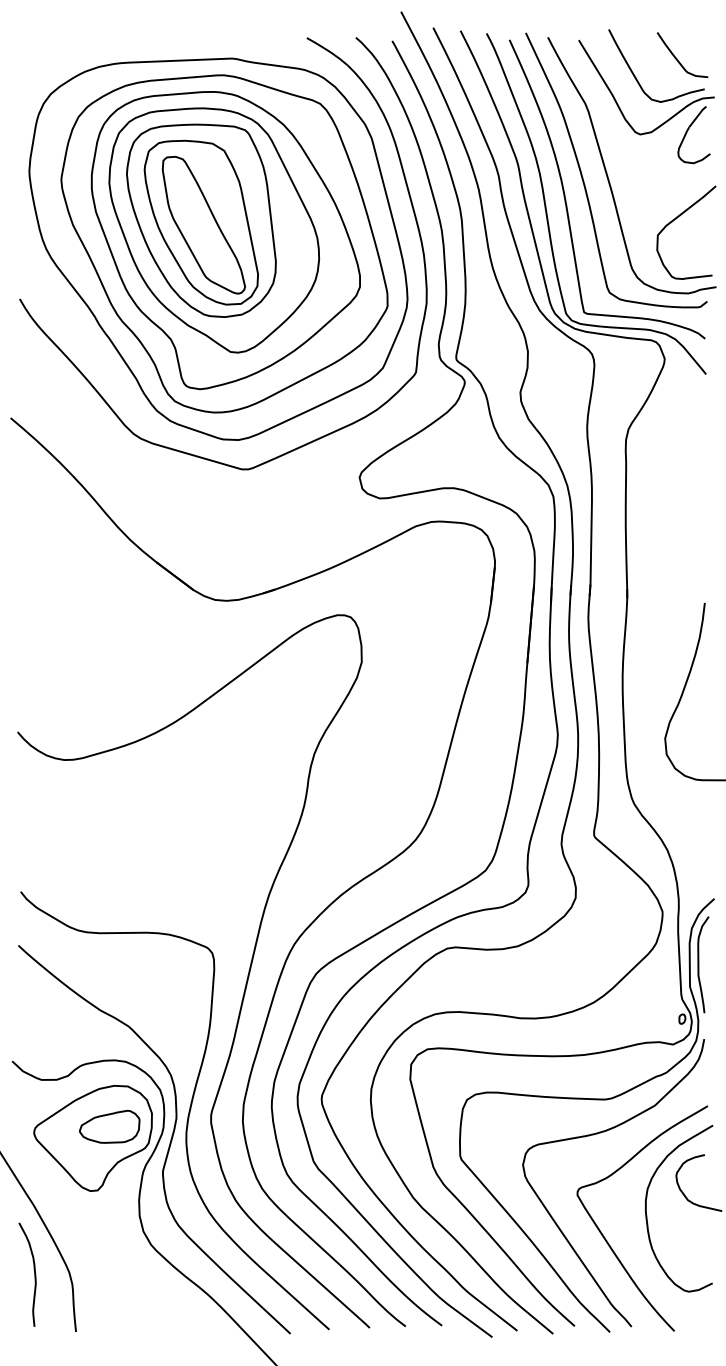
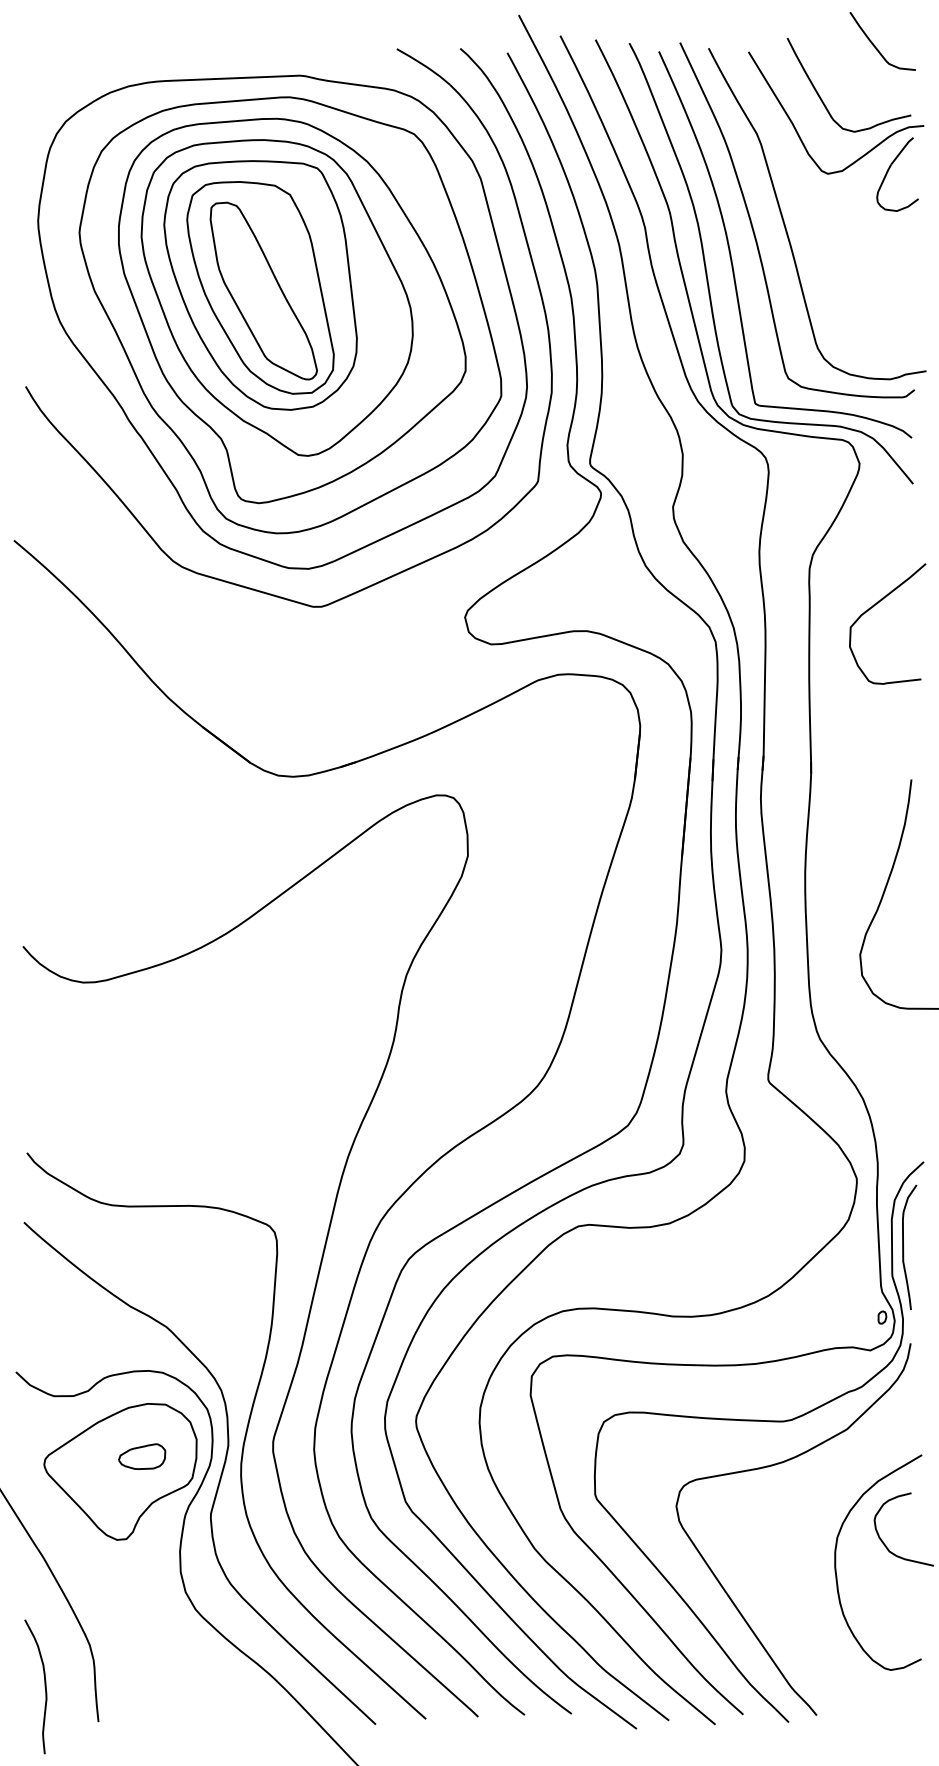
curve: (677, 58) -> (876, 45), moved
curve: (676, 219) -> (874, 606), moved
part: (109, 1126) -> (141, 1456), size x0.6
curve: (607, 1240) -> (785, 1603), removed
curve: (34, 1274) -> (44, 1686), moved

